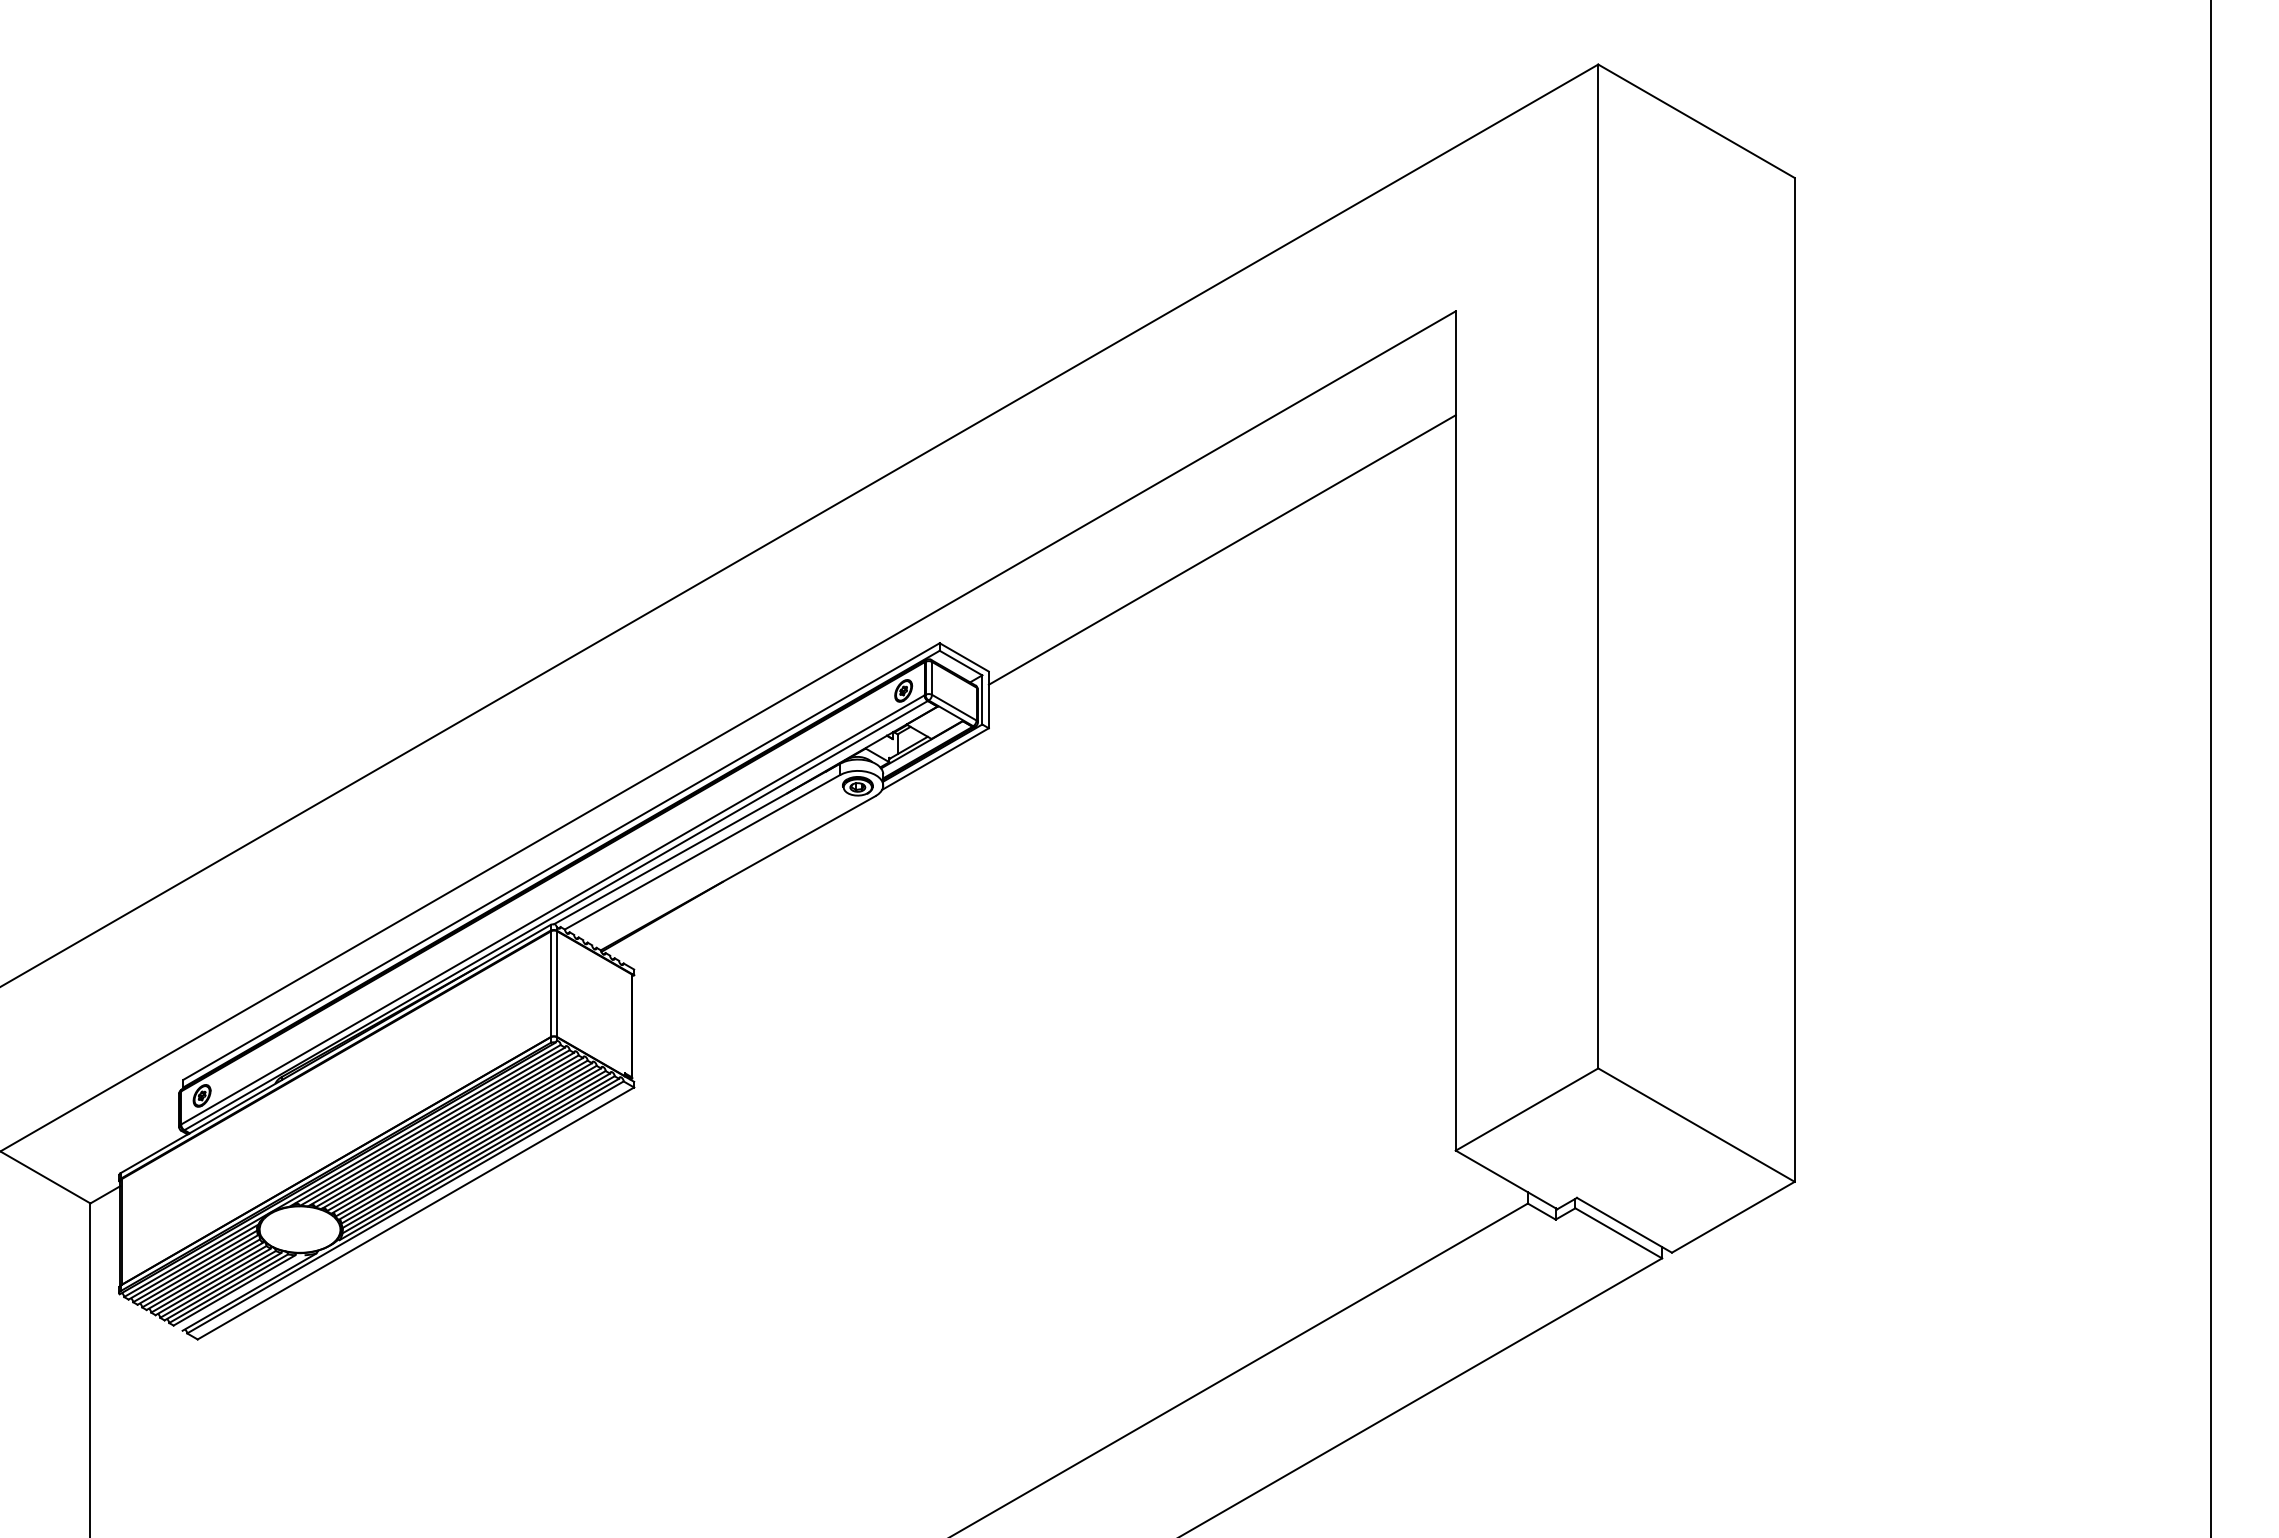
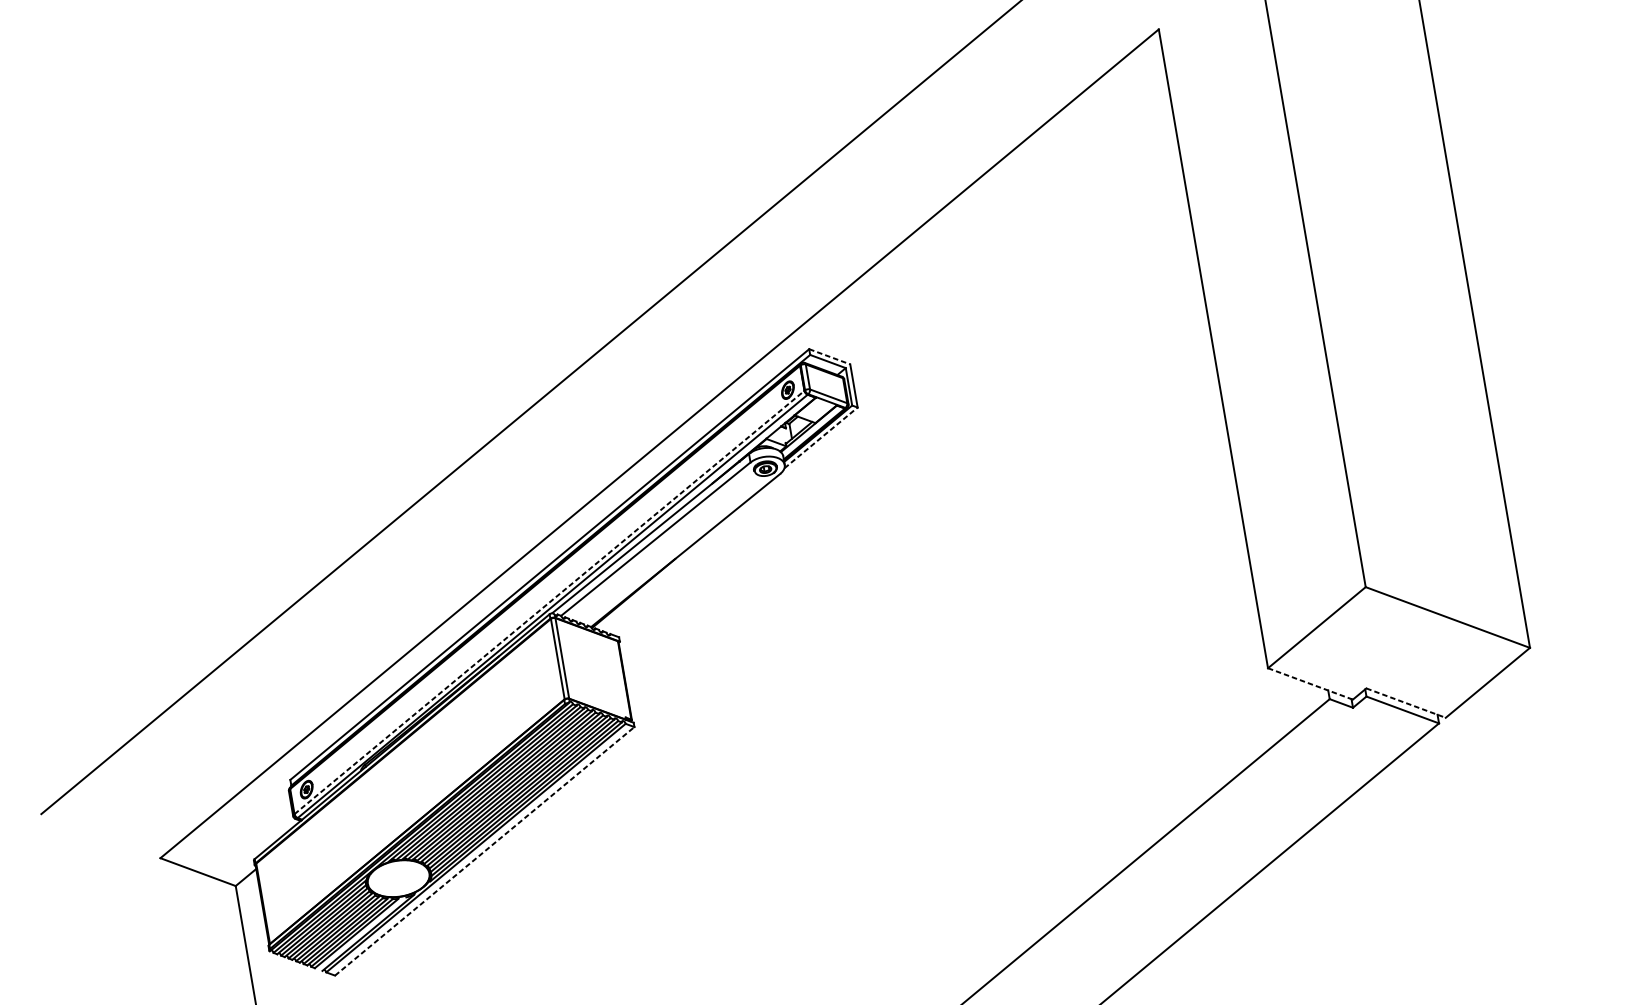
line: (1221, 549) -> (1011, 241), removed
line: (964, 657) -> (829, 356), solid -> dashed
line: (935, 759) -> (821, 438), solid -> dashed
line: (553, 909) -> (549, 602), solid -> dashed
line: (1506, 1179) -> (1310, 683), solid -> dashed
line: (415, 1213) -> (484, 851), solid -> dashed
line: (1624, 1225) -> (1406, 703), solid -> dashed

